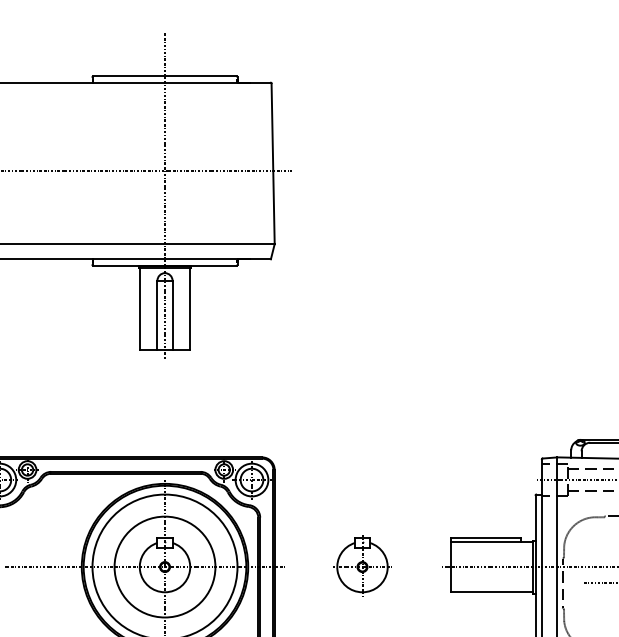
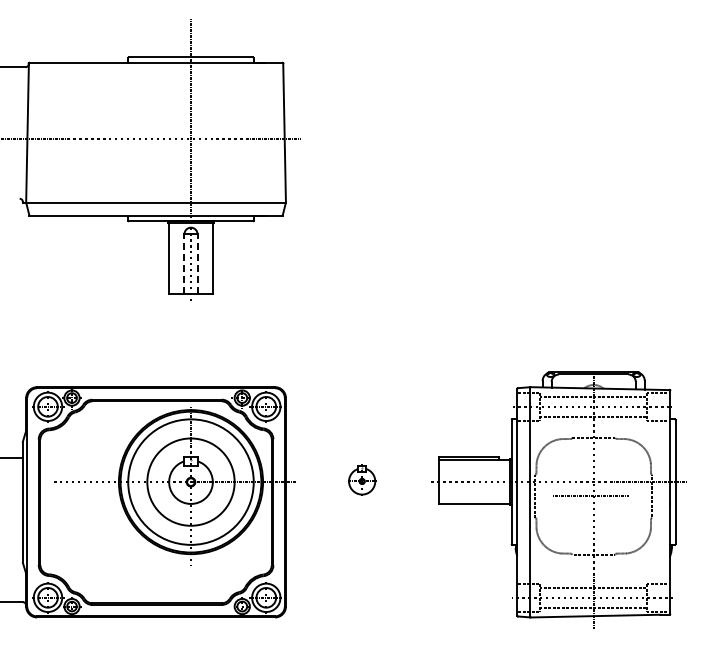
line: (157, 314) -> (184, 263), solid -> dashed
line: (172, 314) -> (197, 263), solid -> dashed
part: (363, 565) -> (362, 480), size x0.6

